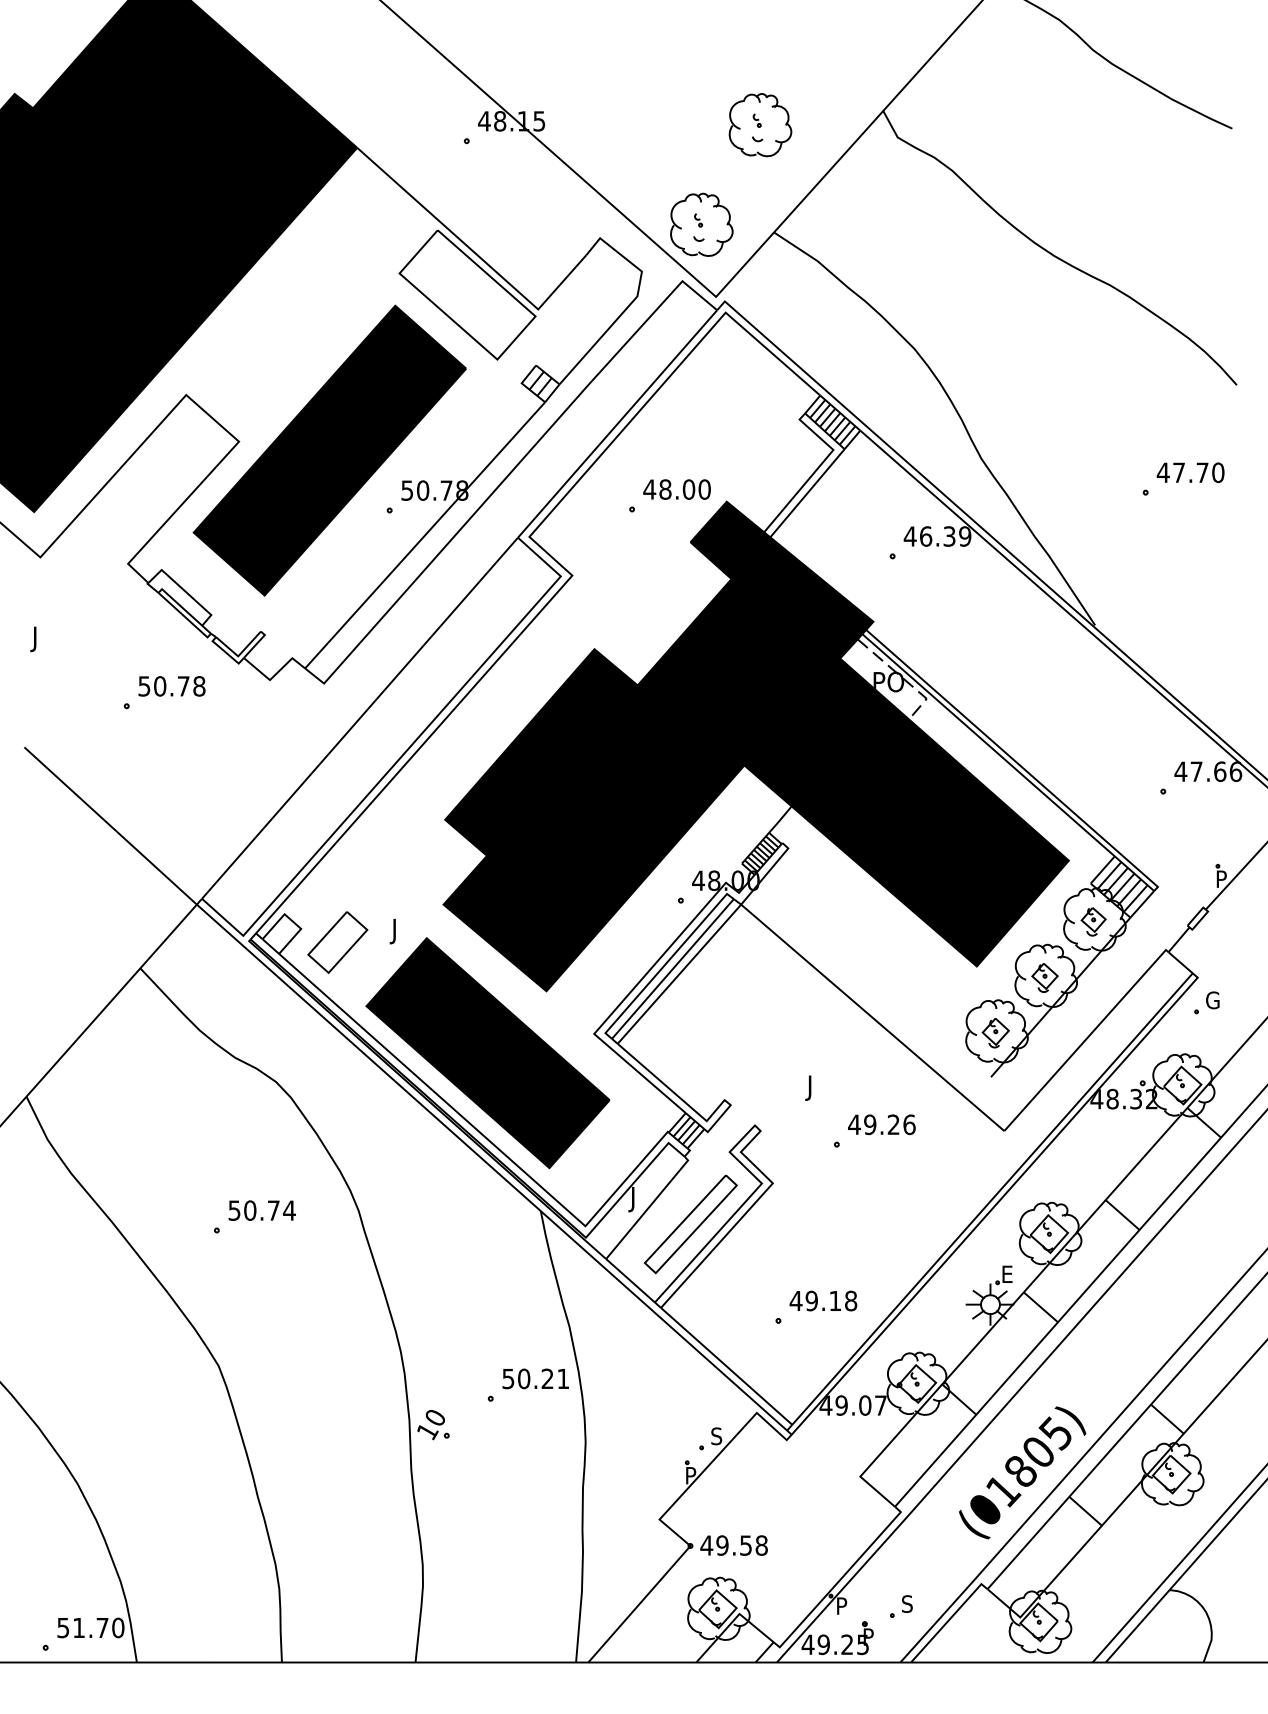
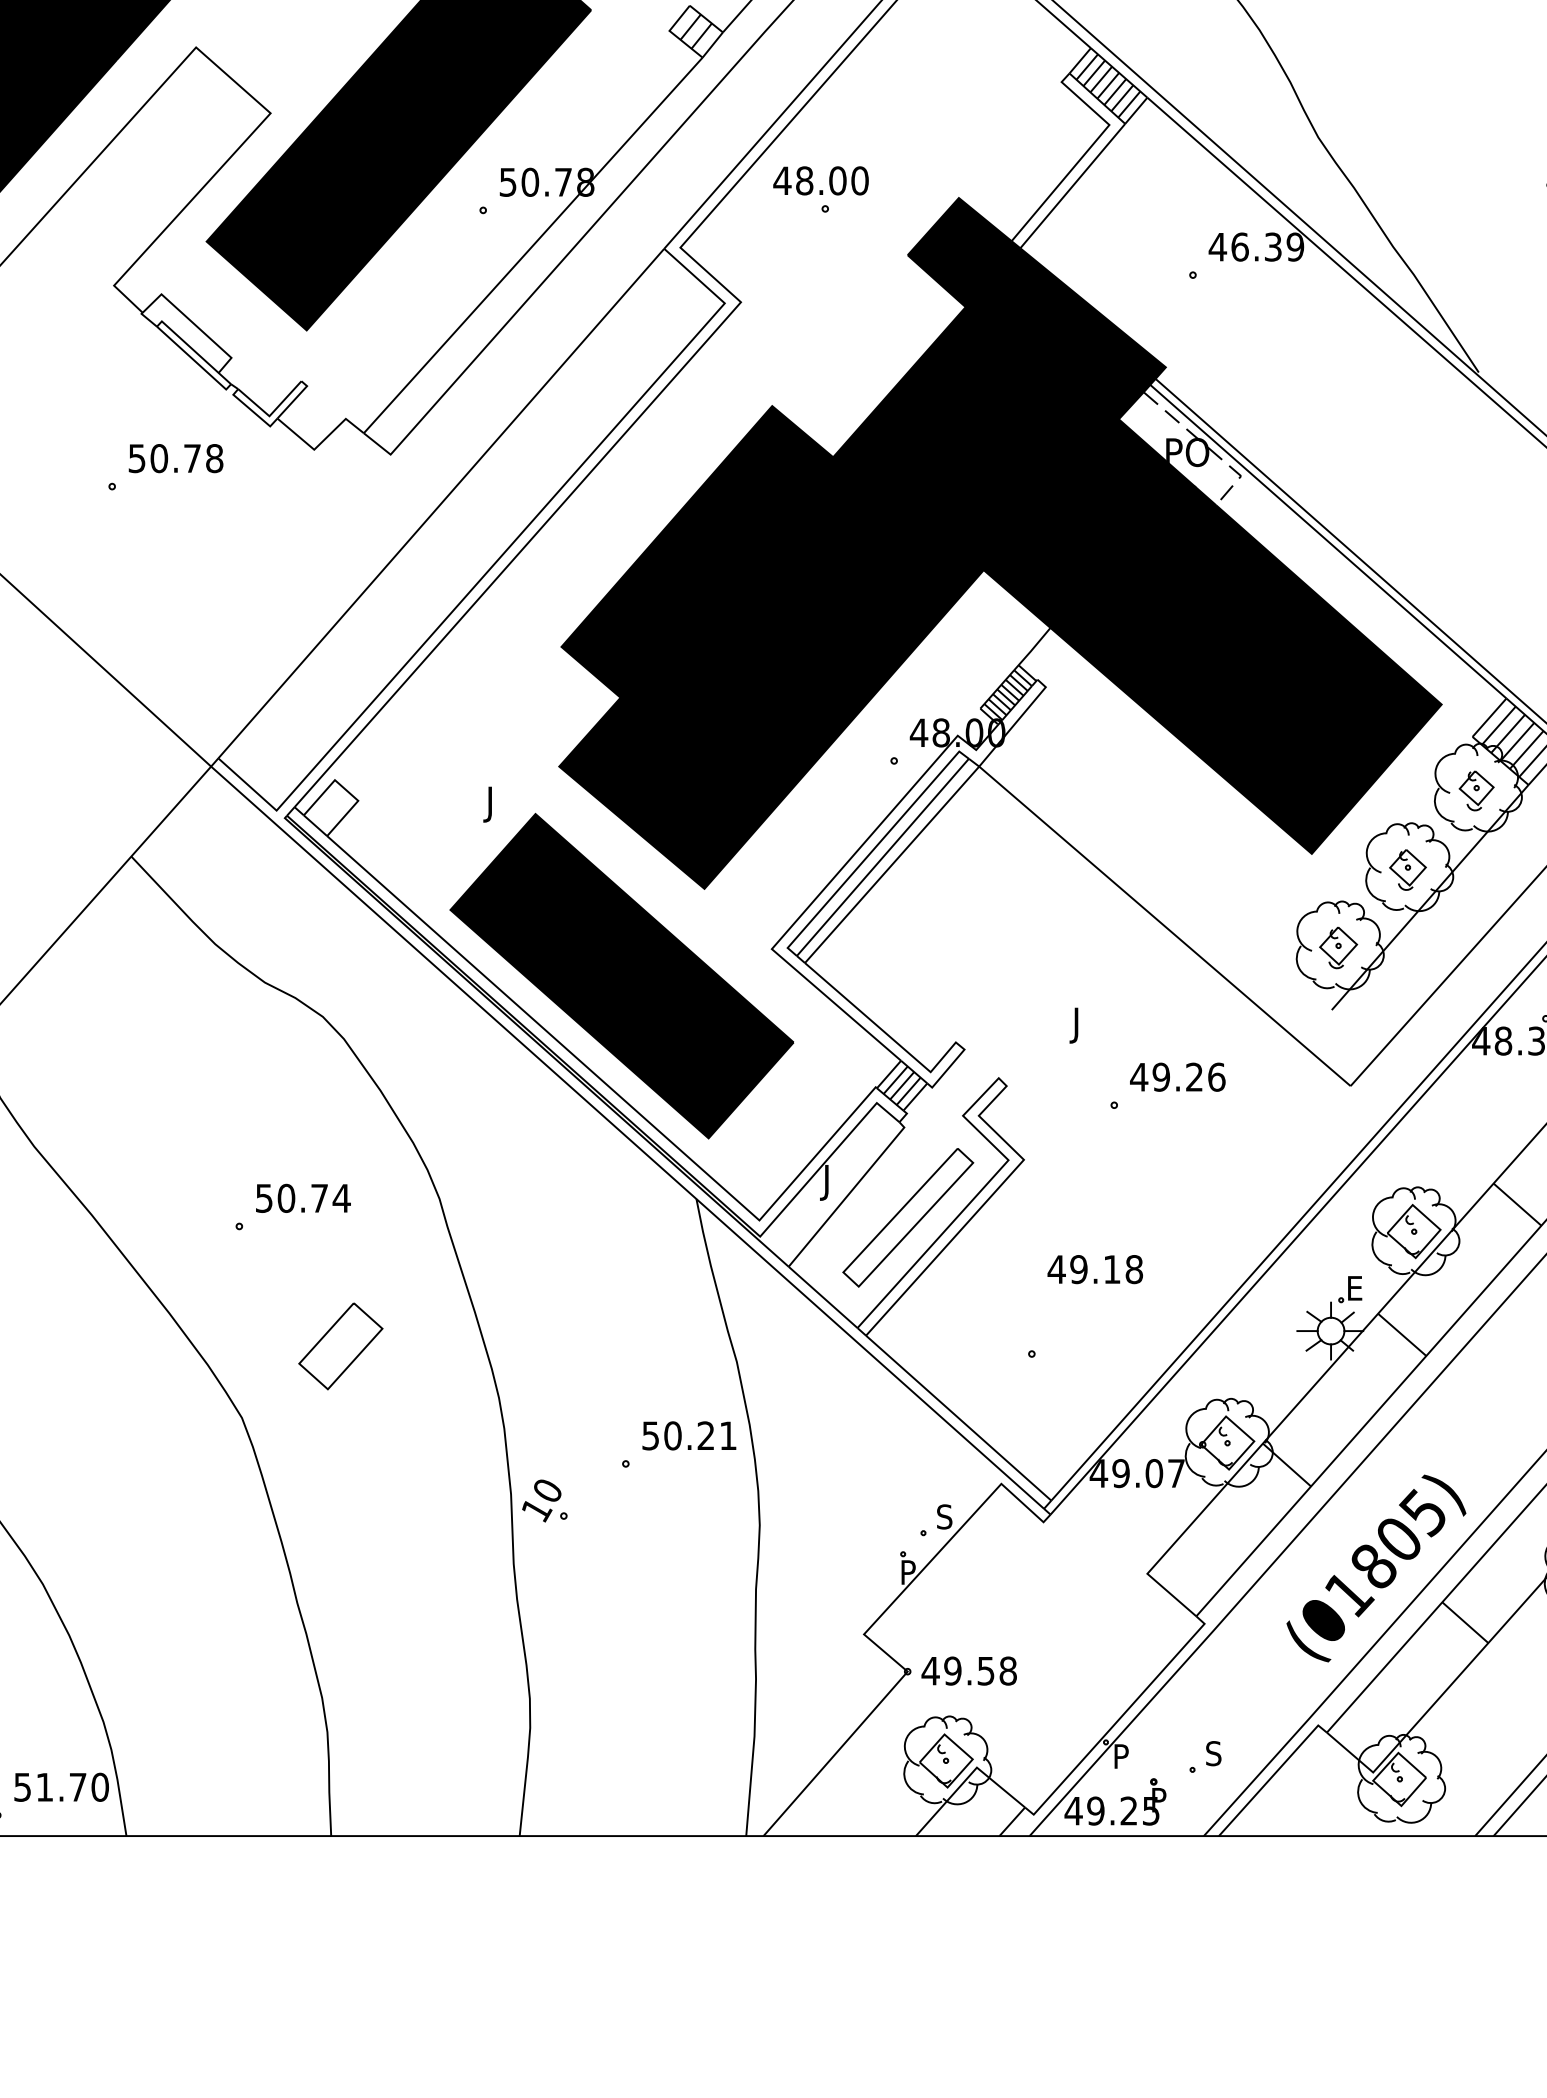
text: (676, 489) -> (820, 180), moved
part: (337, 942) -> (340, 1346), moved
text: (823, 1300) -> (1095, 1268), moved

